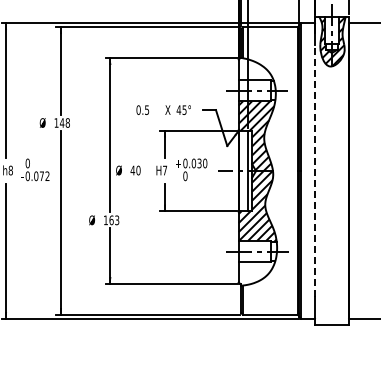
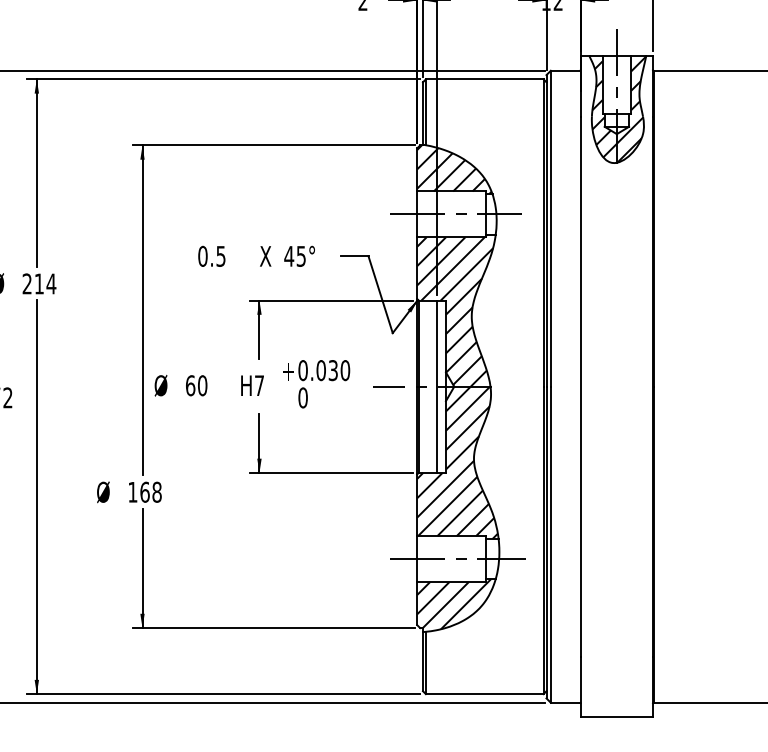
hatch: (255, 69) -> (453, 169), added
text: (61, 122) -> (37, 282), 148 -> 214
text: (132, 170) -> (189, 385), 40 -> 60
line: (315, 170) -> (581, 385), dashed -> solid
text: (117, 220) -> (157, 492), 163 -> 168
hatch: (255, 272) -> (453, 603), added

